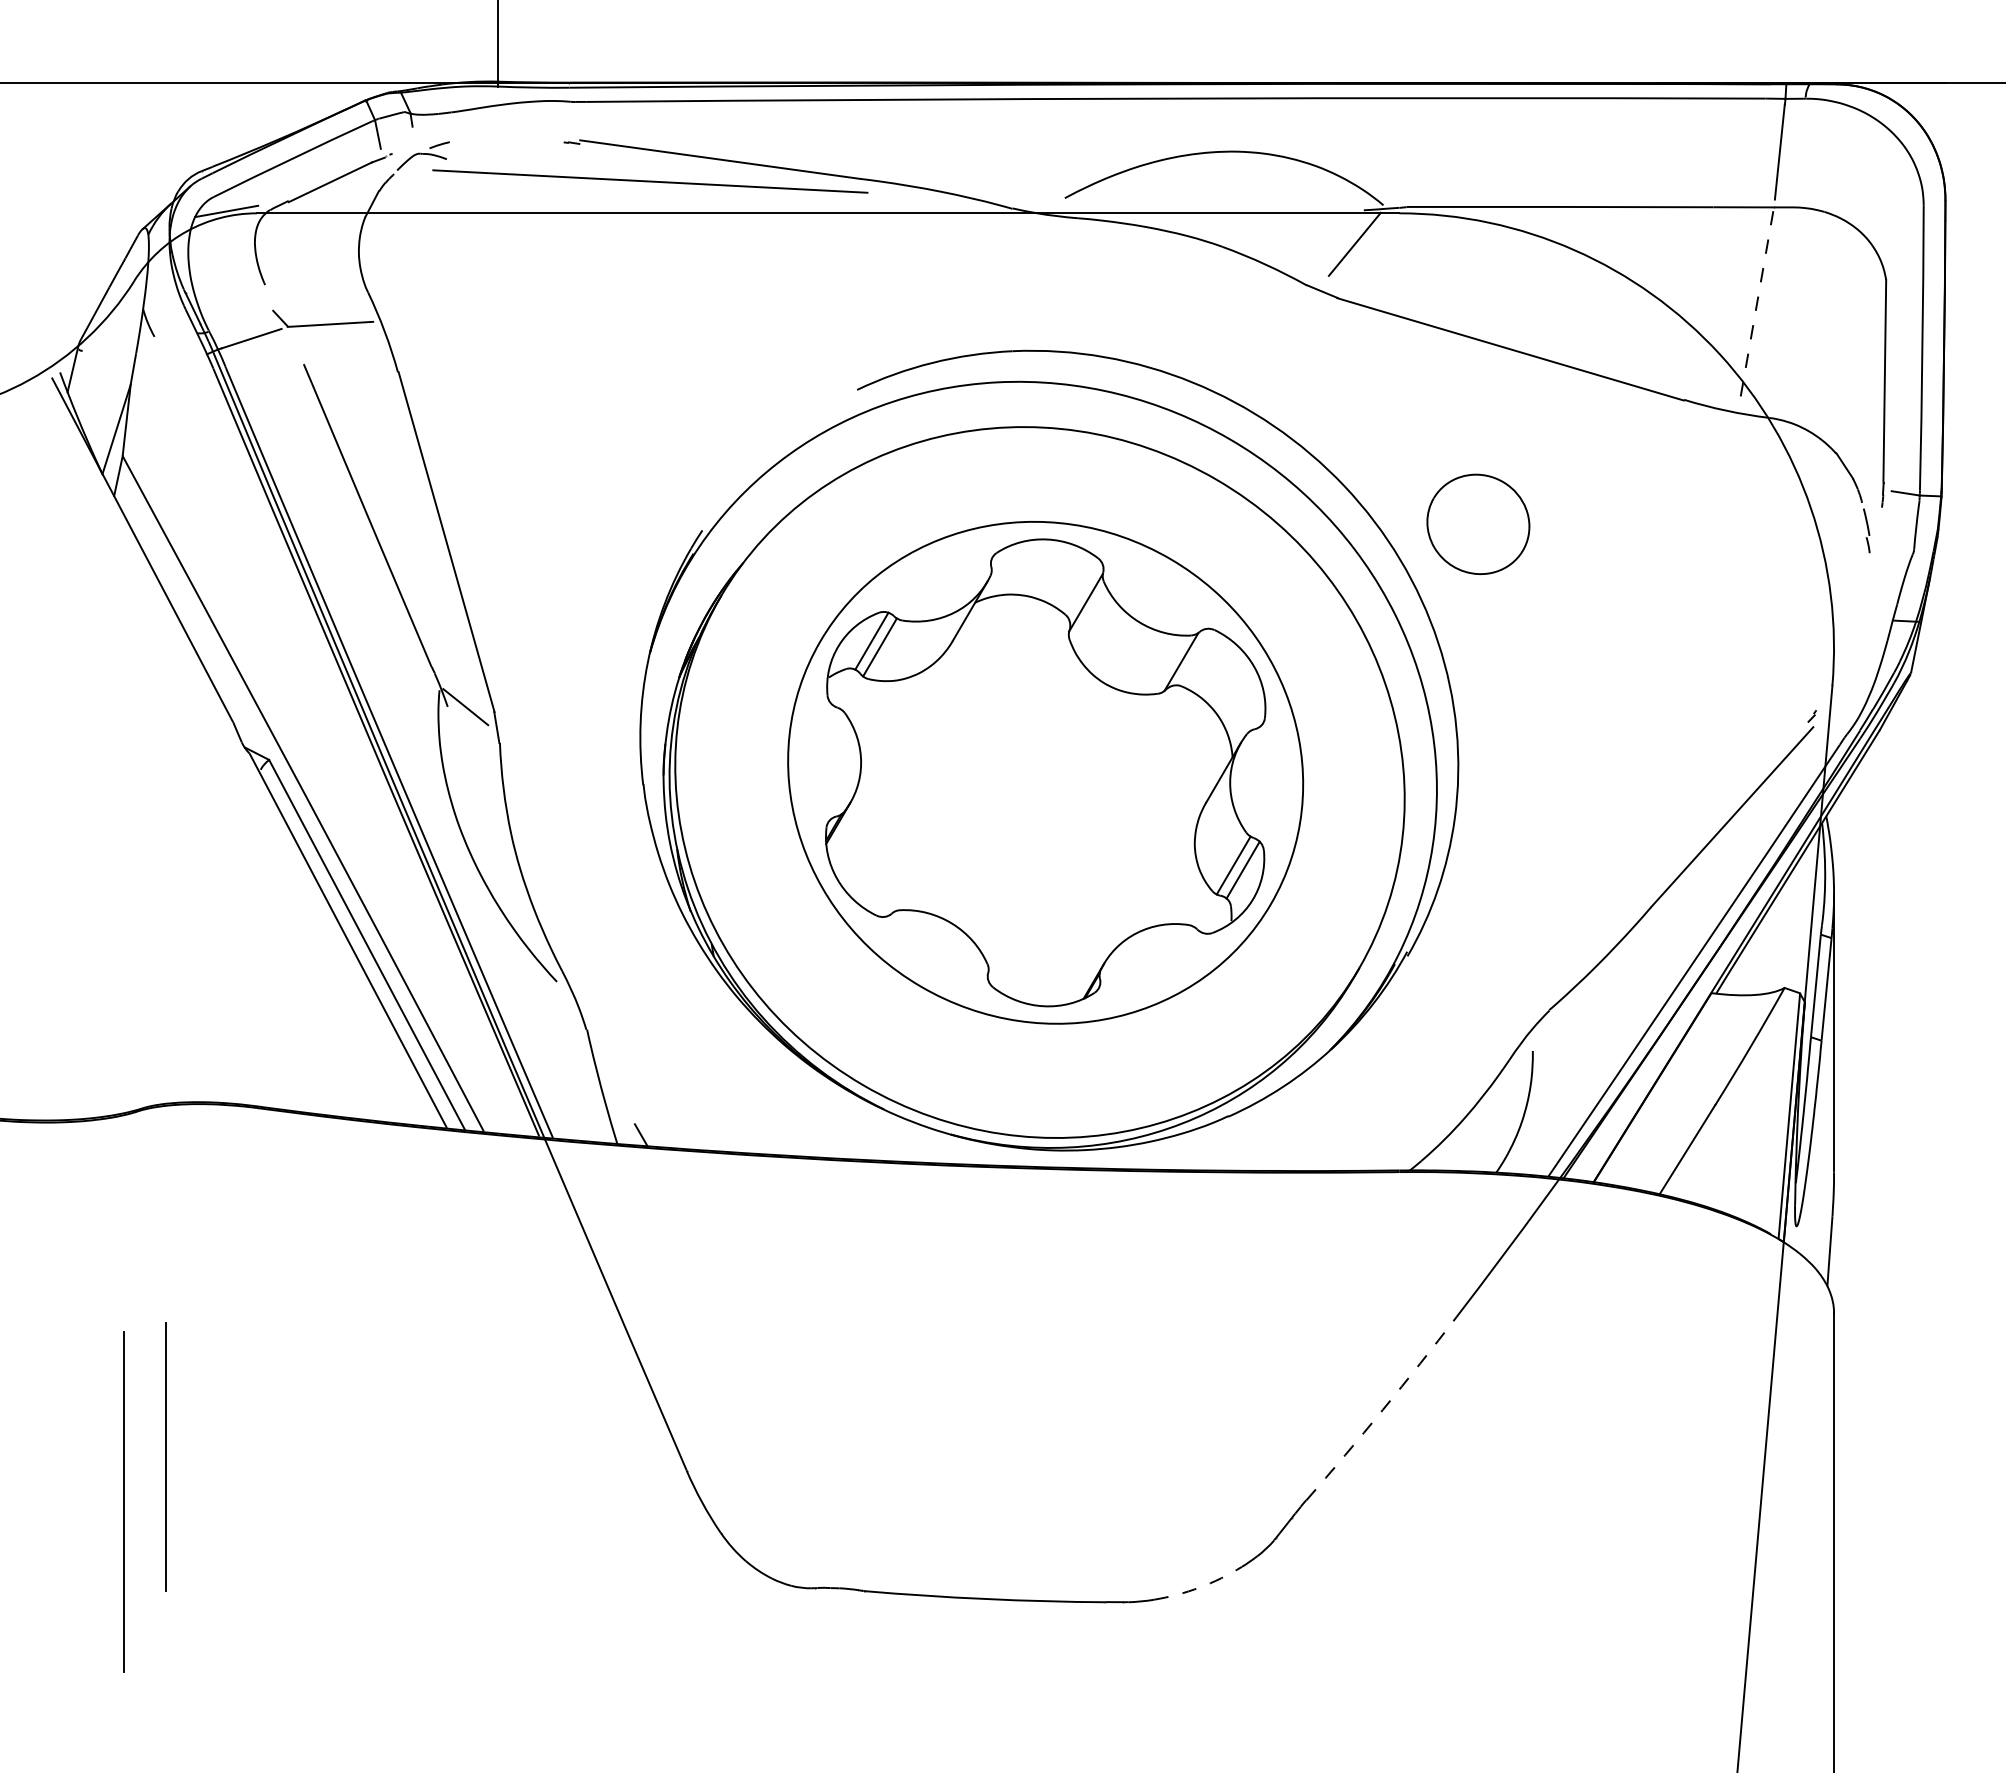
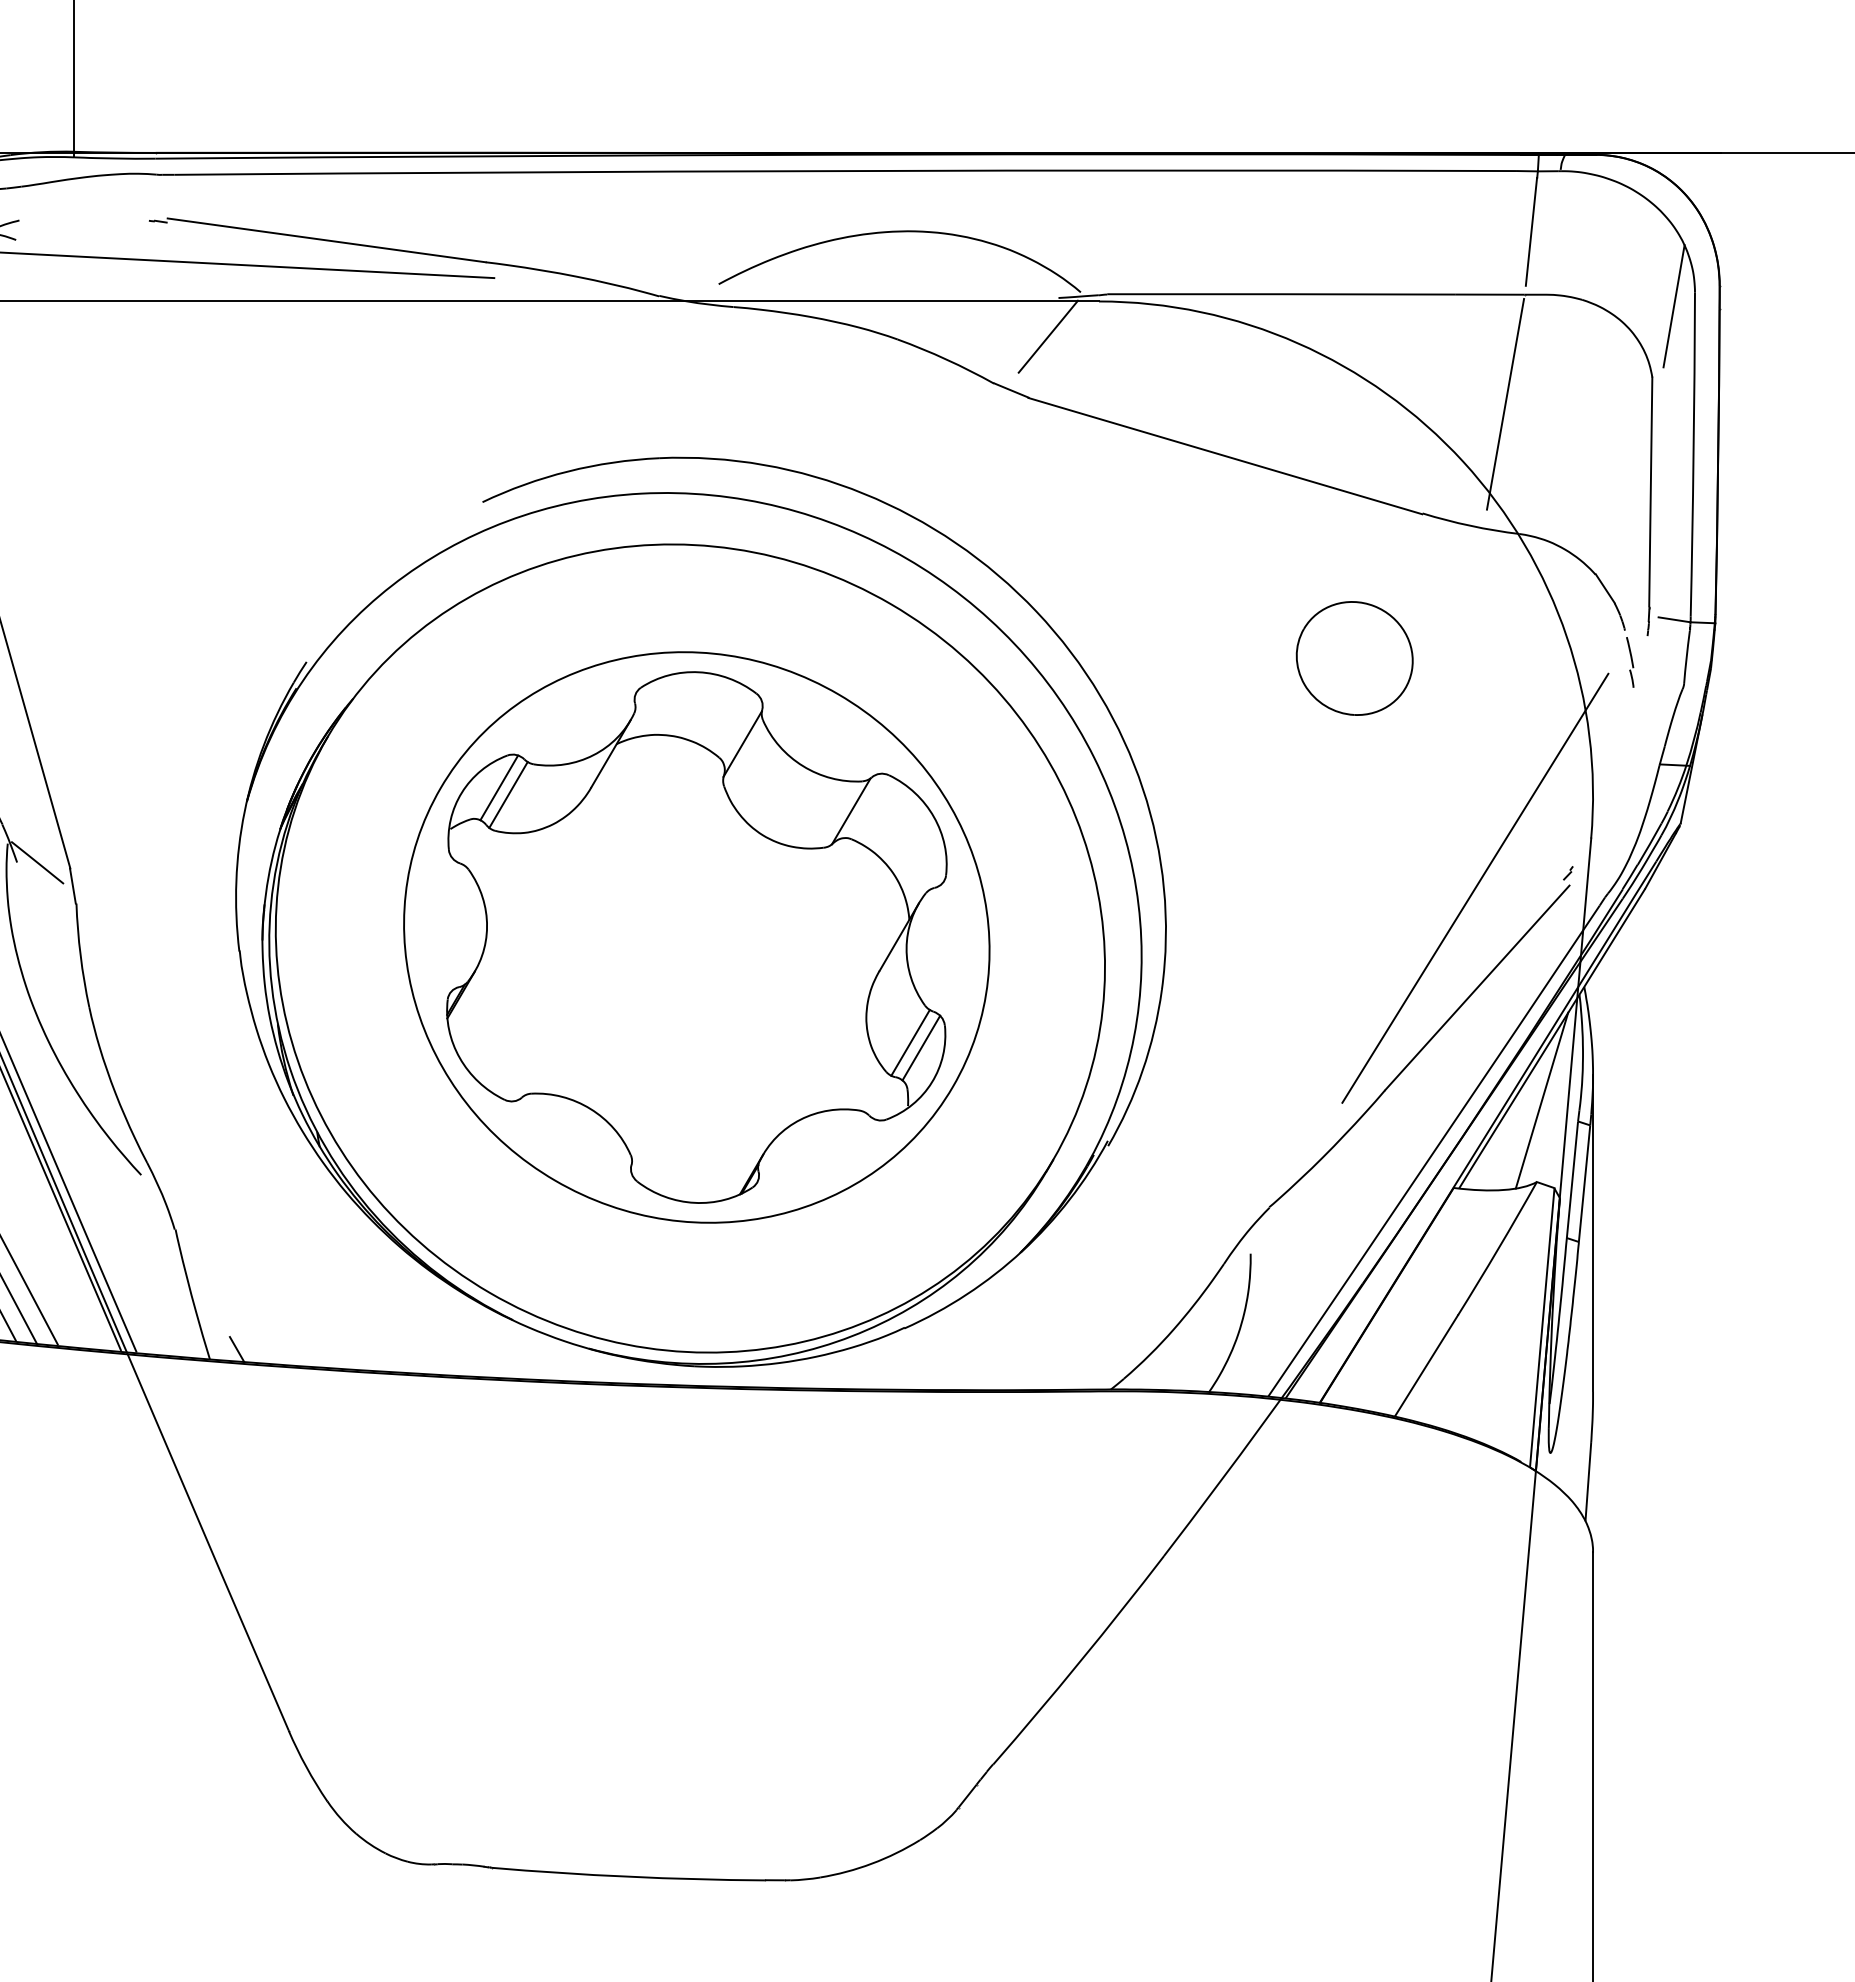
line: (1905, 217) -> (1674, 306), added
line: (1757, 303) -> (1506, 403), dashed -> solid
part: (1478, 523) -> (1354, 657), moved
line: (1730, 729) -> (1475, 888), added
line: (1789, 916) -> (1542, 1100), added
arc: (1382, 1409) -> (1079, 1661), dashed -> solid
arc: (1199, 1587) -> (871, 1863), dashed -> solid

